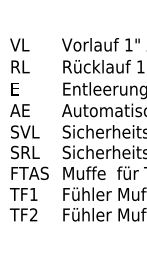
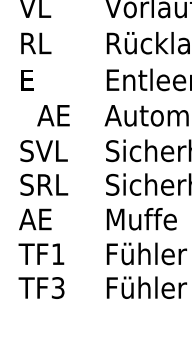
text: (19, 110) -> (52, 115), moved
text: (29, 173) -> (51, 219), FTAS -> AE
text: (33, 214) -> (57, 287), TF2 -> TF3

